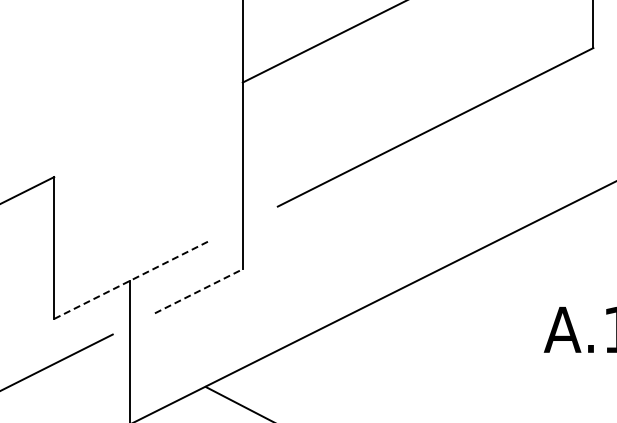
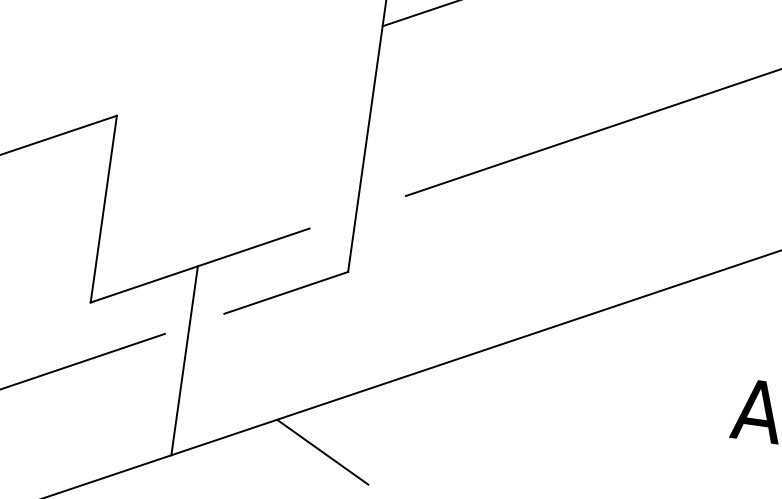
line: (131, 279) -> (199, 264), dashed -> solid
line: (199, 291) -> (287, 293), dashed -> solid

